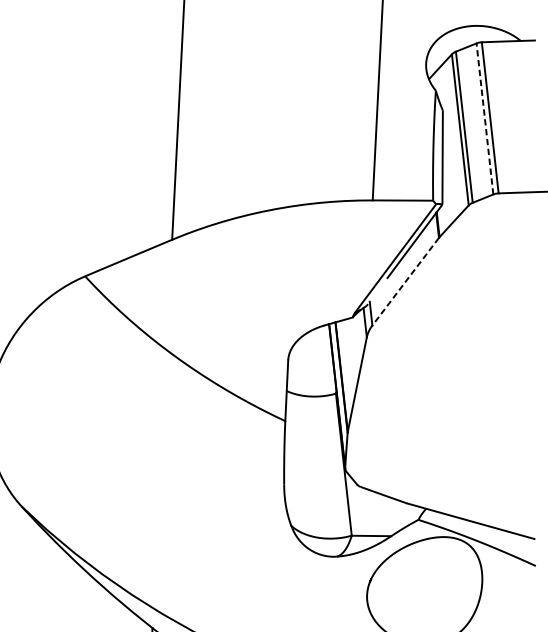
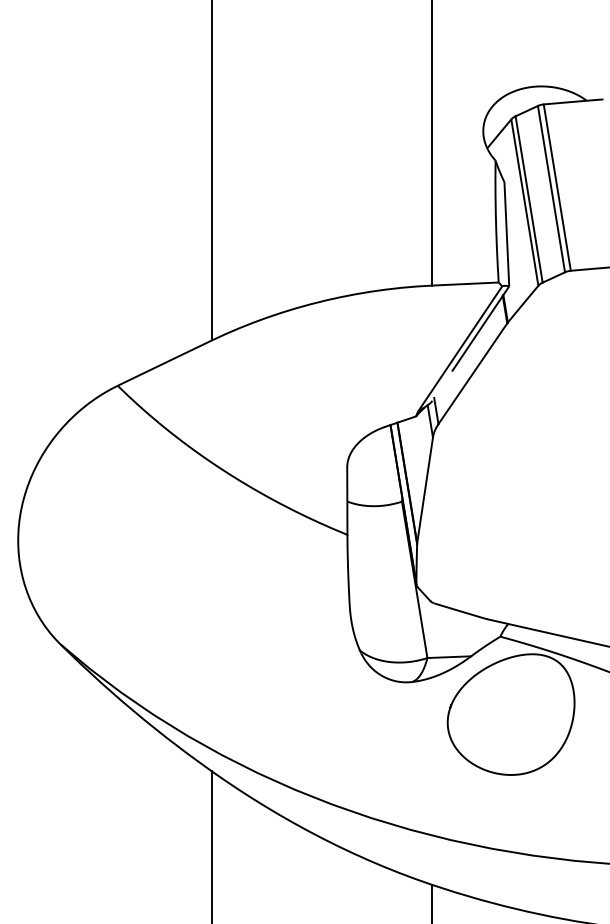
line: (484, 118) -> (551, 188), dashed -> solid
line: (405, 282) -> (472, 374), dashed -> solid

